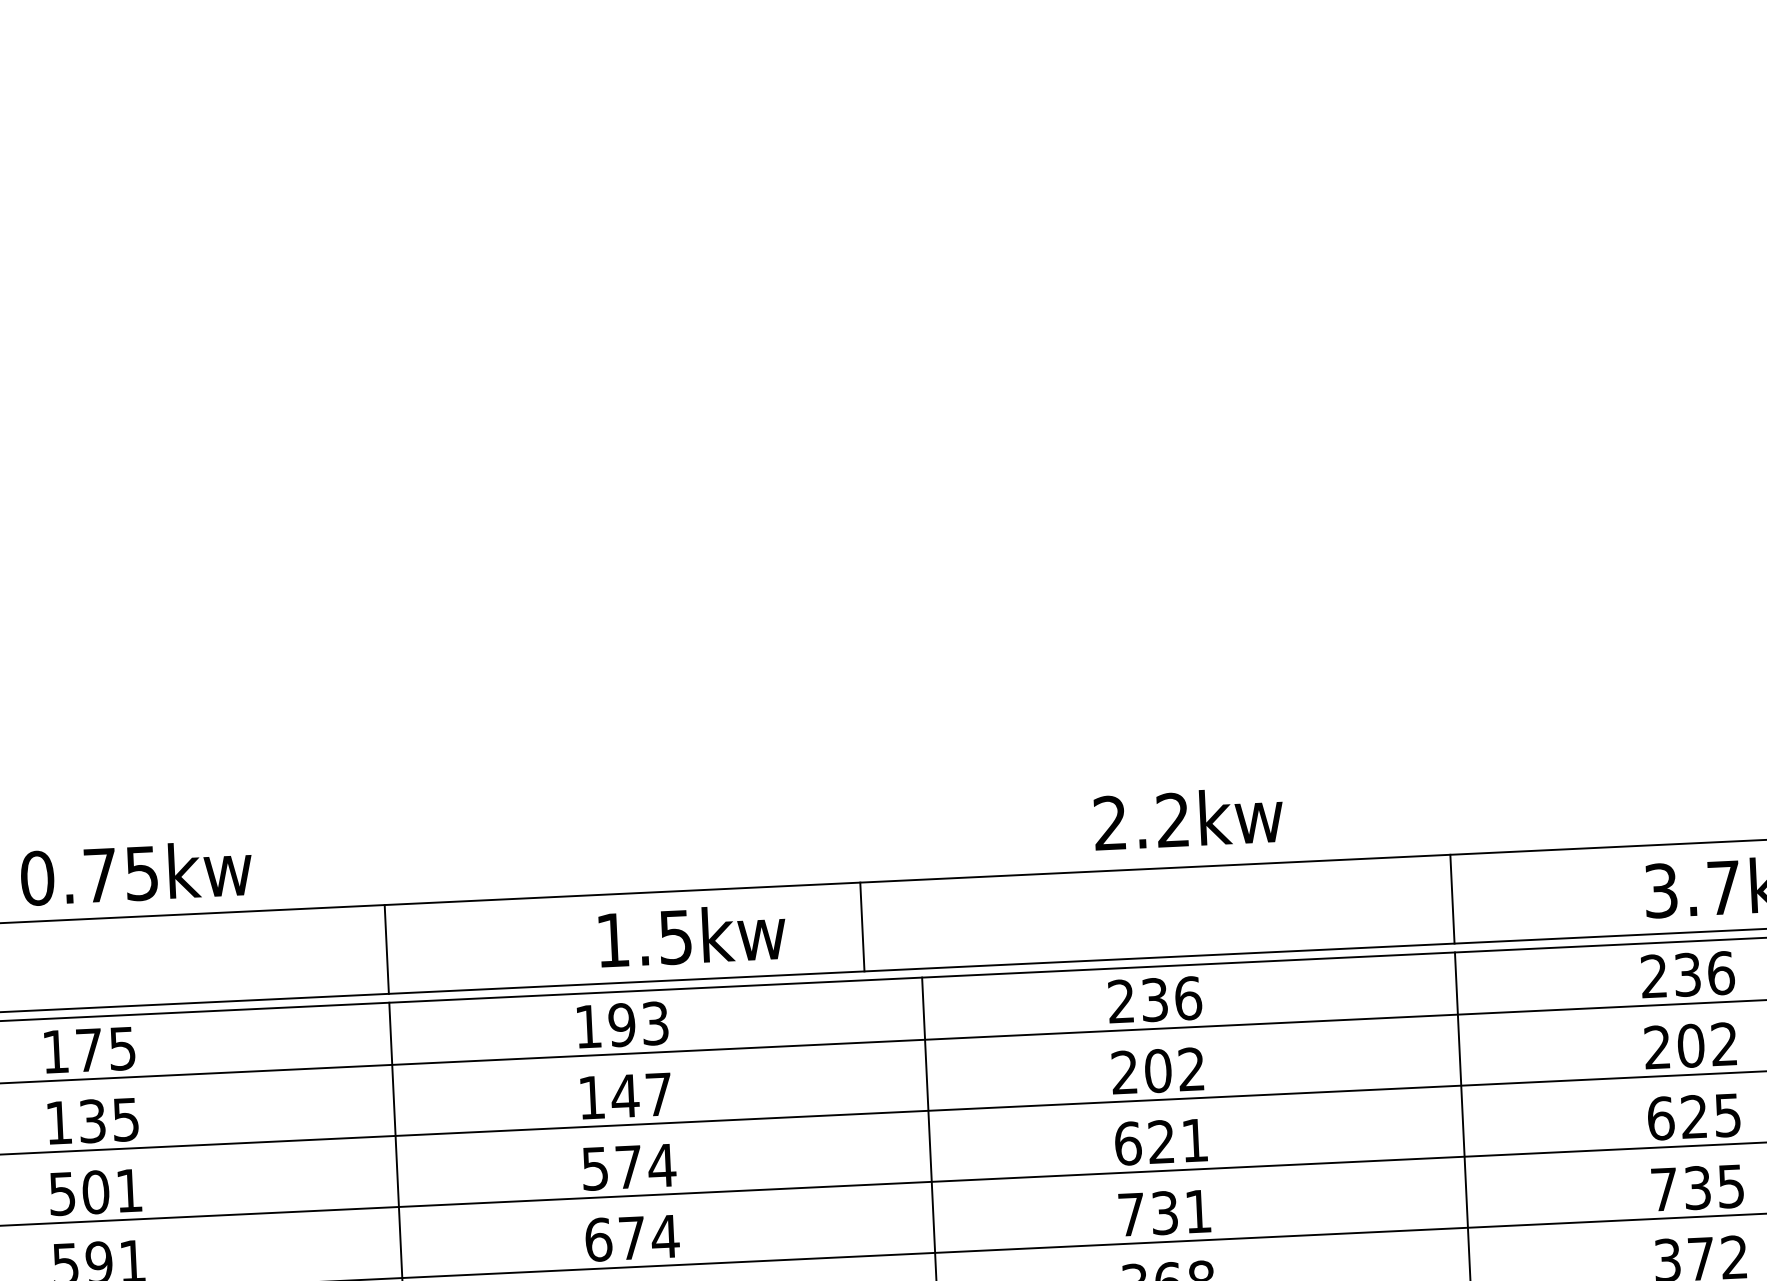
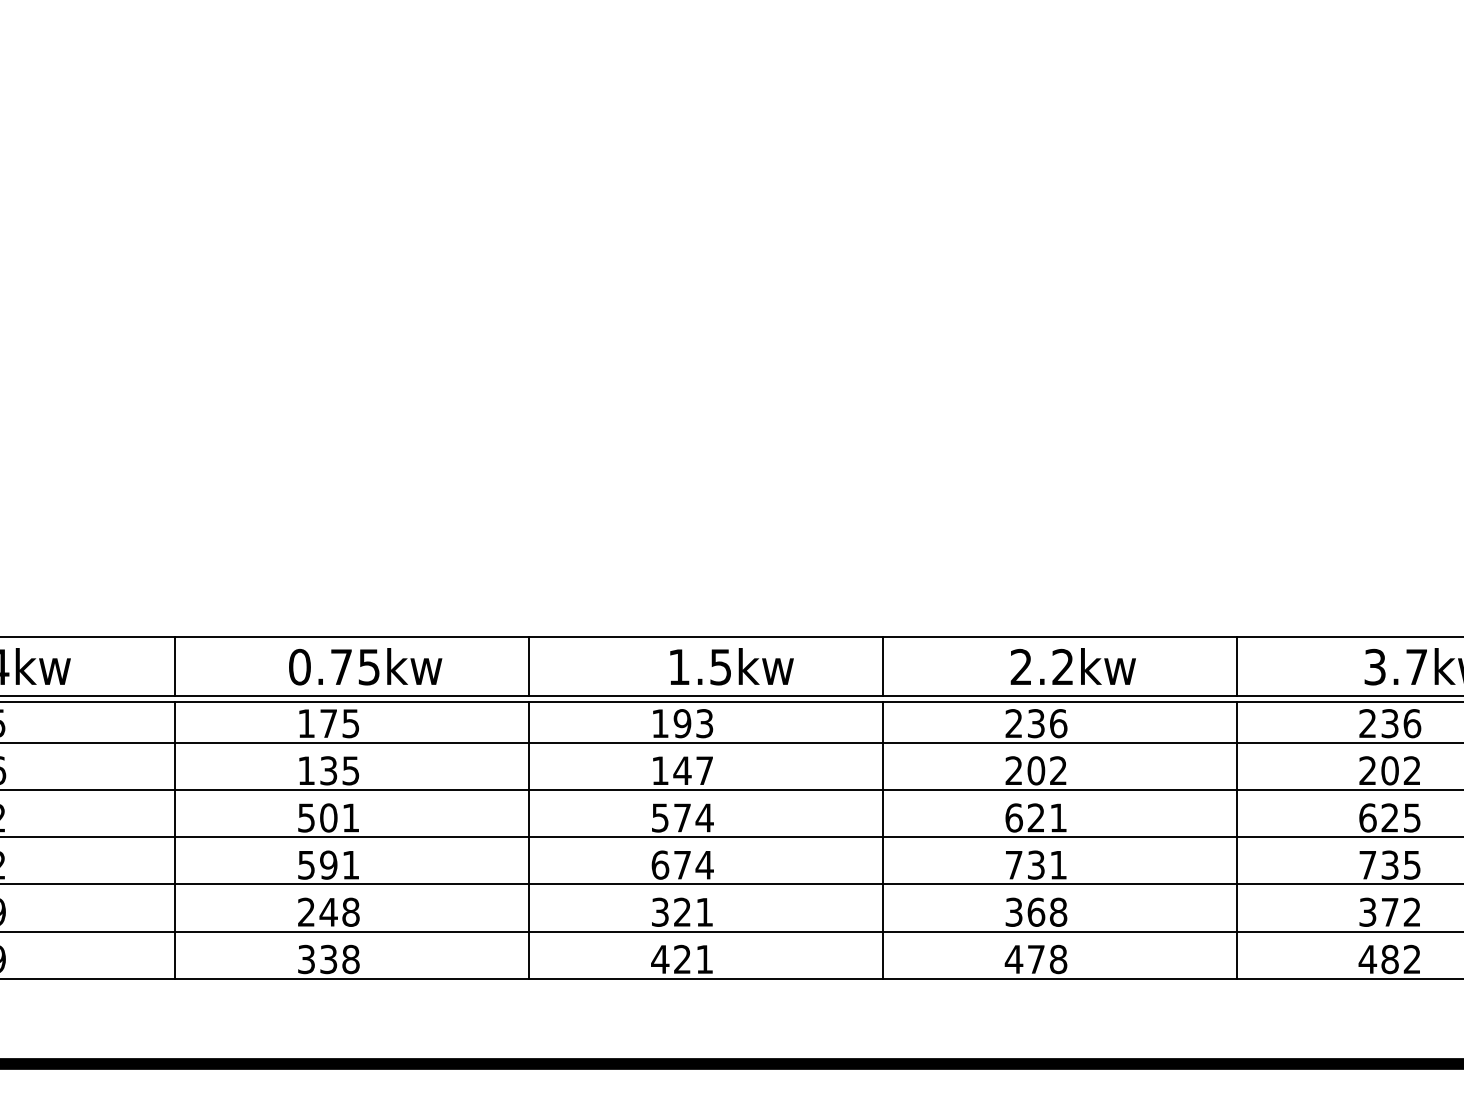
text: (1187, 818) -> (1072, 666), moved
text: (136, 872) -> (365, 666), moved
line: (861, 926) -> (882, 665), moved

